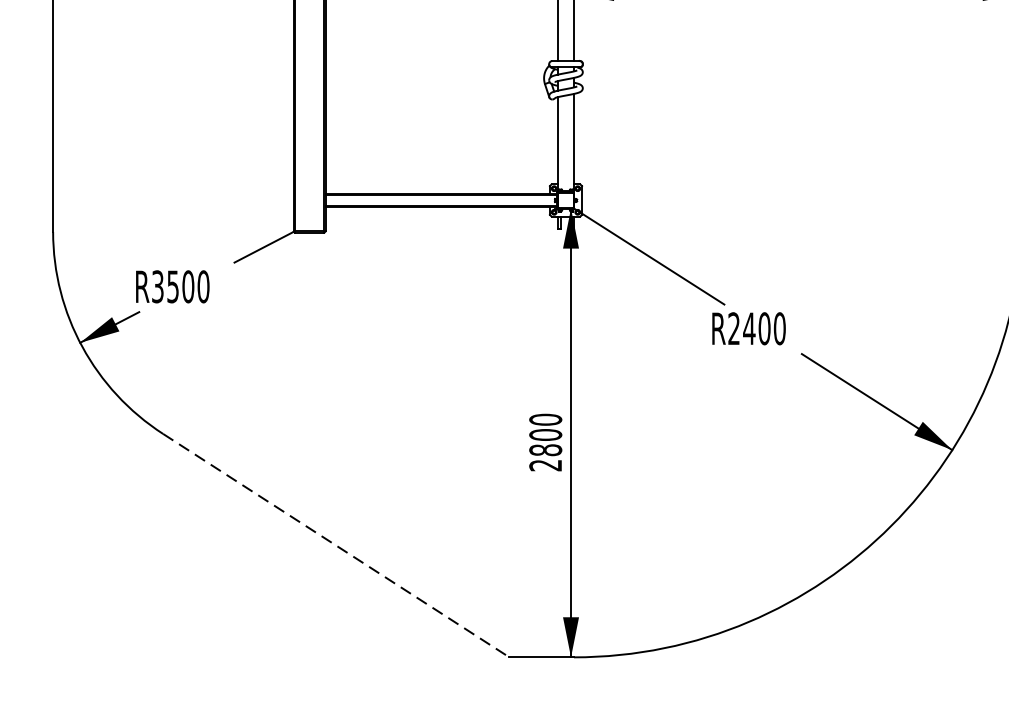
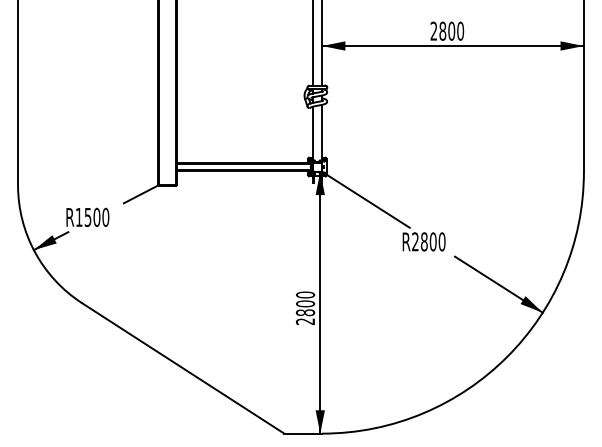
text: (156, 286) -> (78, 217), R3500 -> R1500
text: (747, 328) -> (423, 241), R2400 -> R2800
line: (336, 545) -> (183, 368), dashed -> solid

